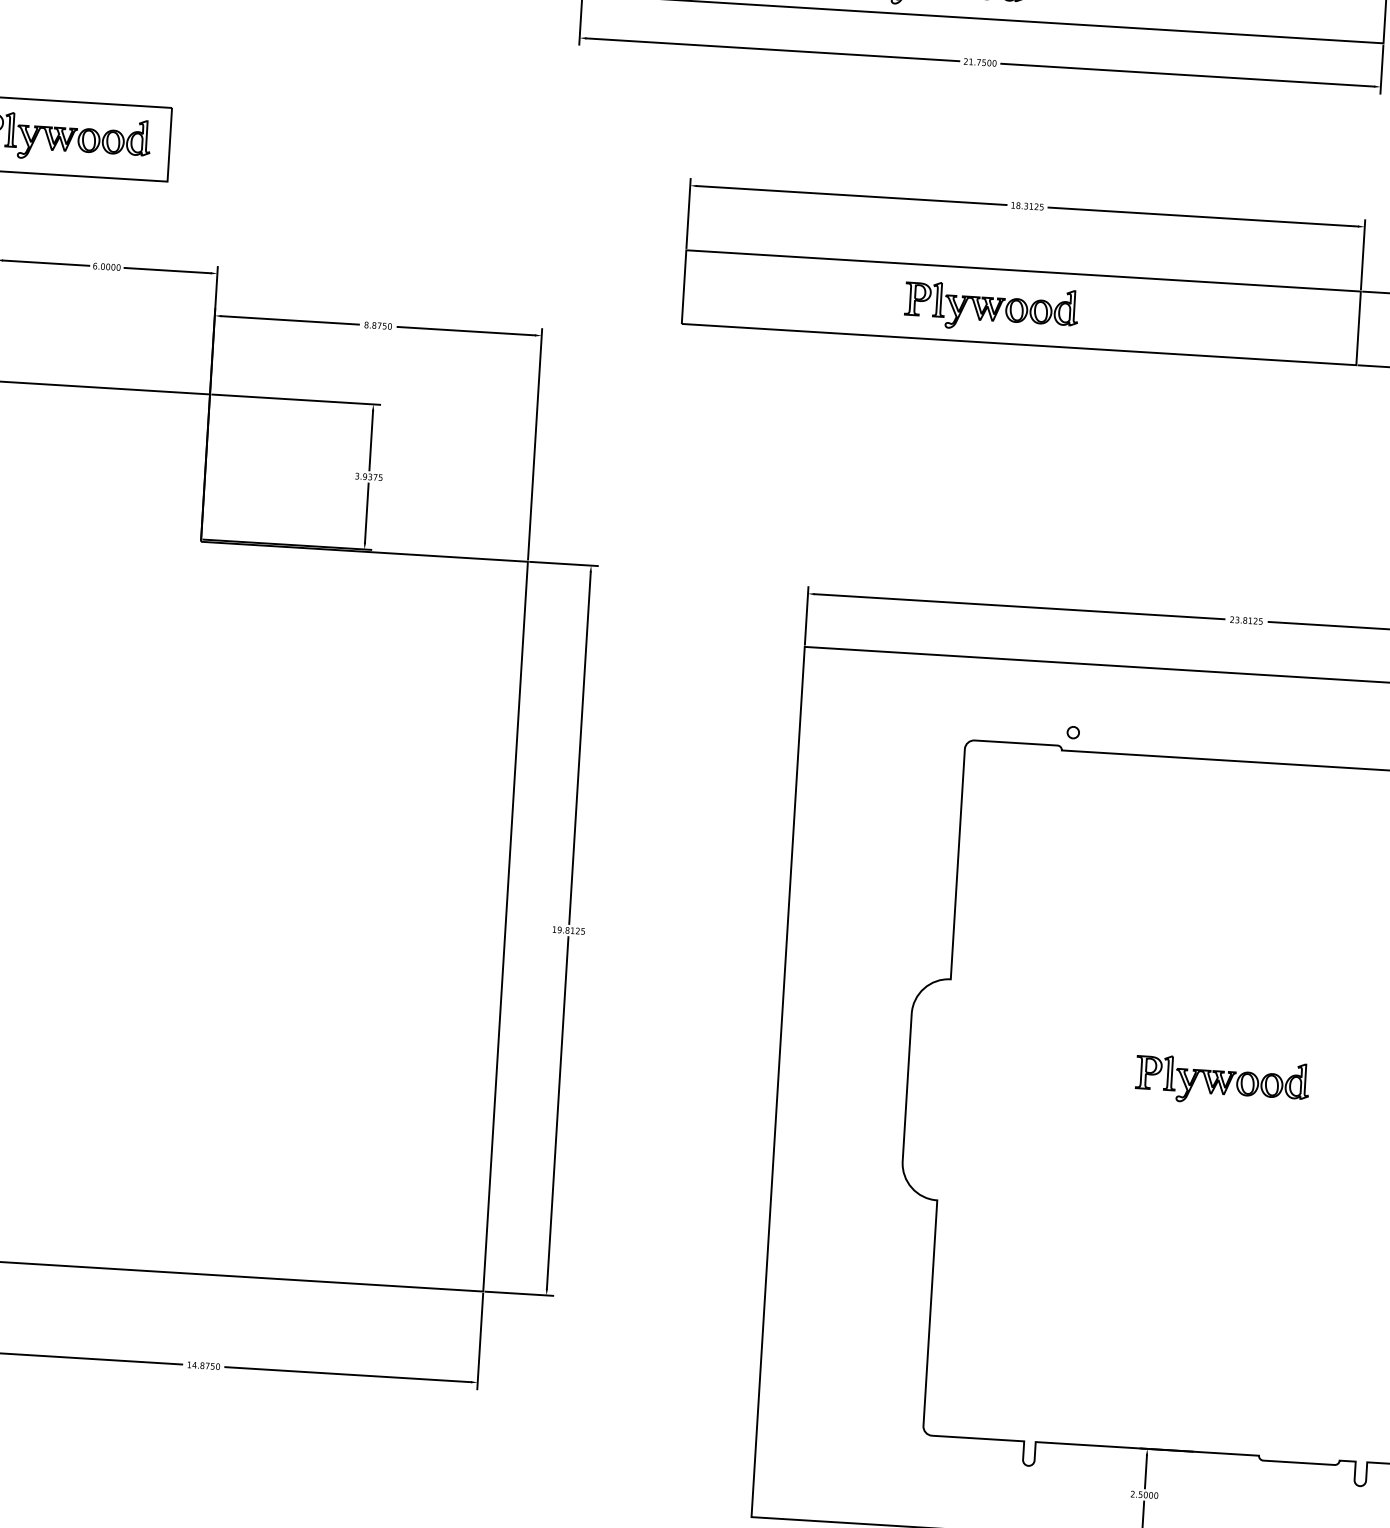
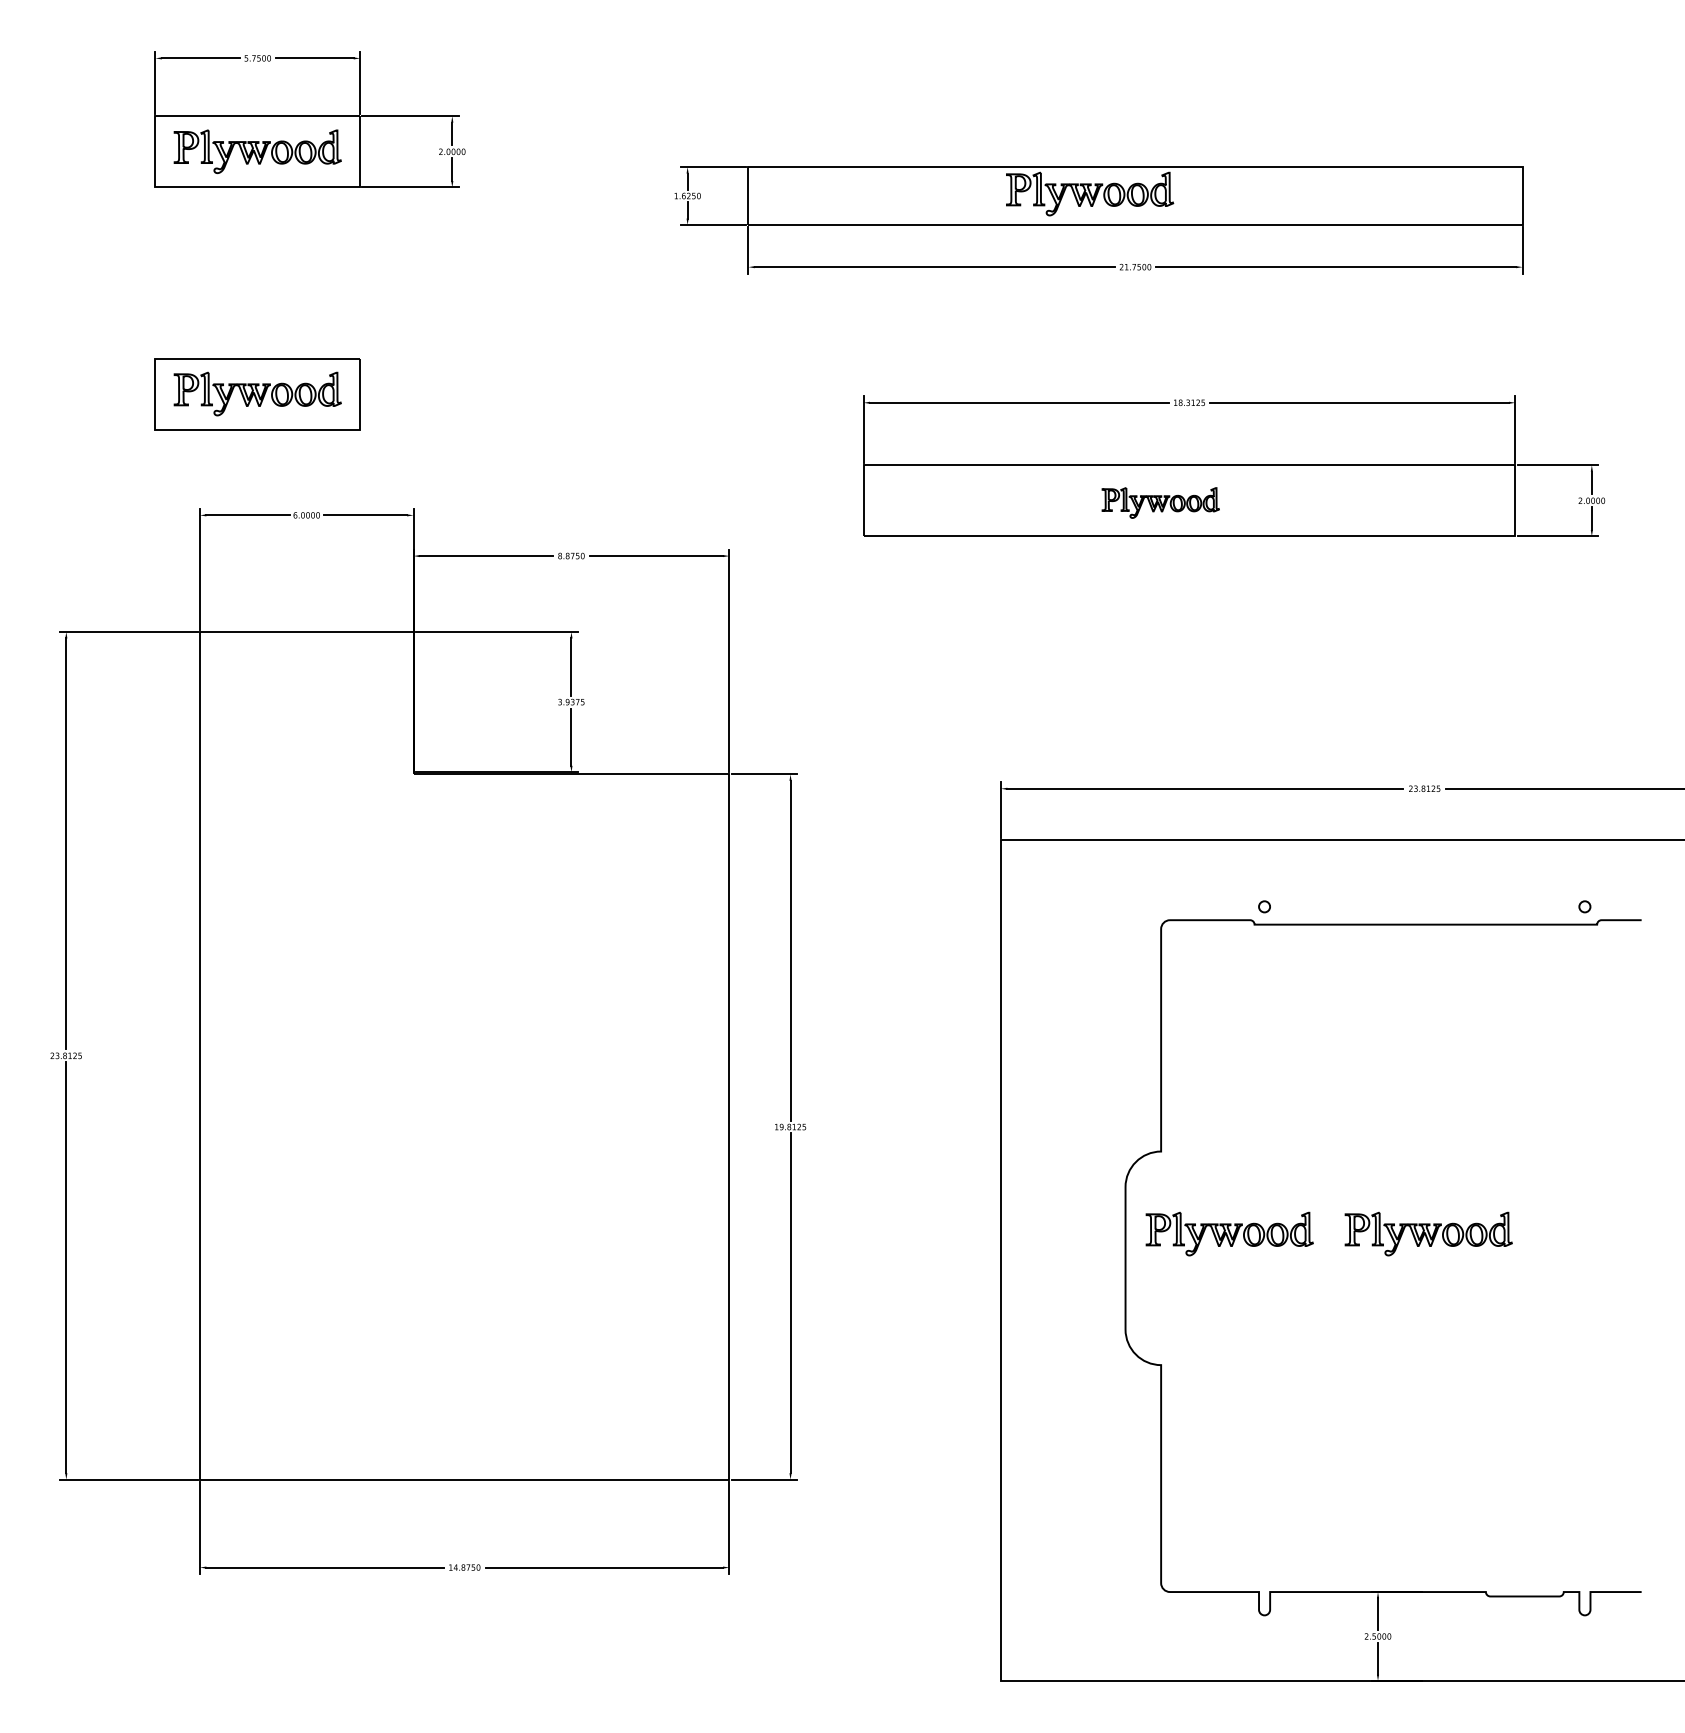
part: (991, 307) -> (1160, 502), size x0.7
part: (1016, 1068) -> (1229, 1233), added

